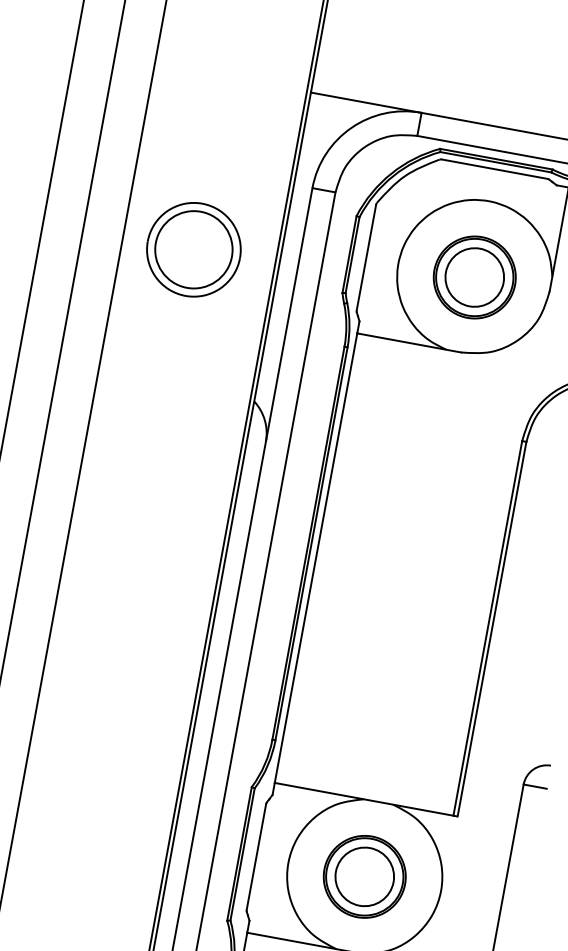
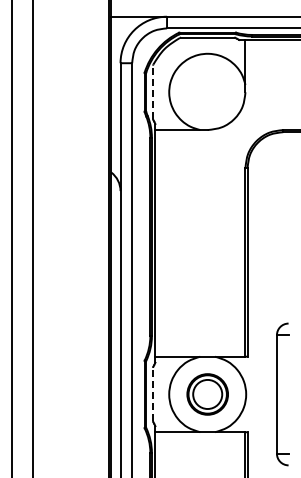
part: (194, 249) -> (68, 103), removed
line: (367, 258) -> (153, 92), solid -> dashed
part: (474, 277) -> (207, 92), removed
line: (257, 857) -> (153, 394), solid -> dashed

